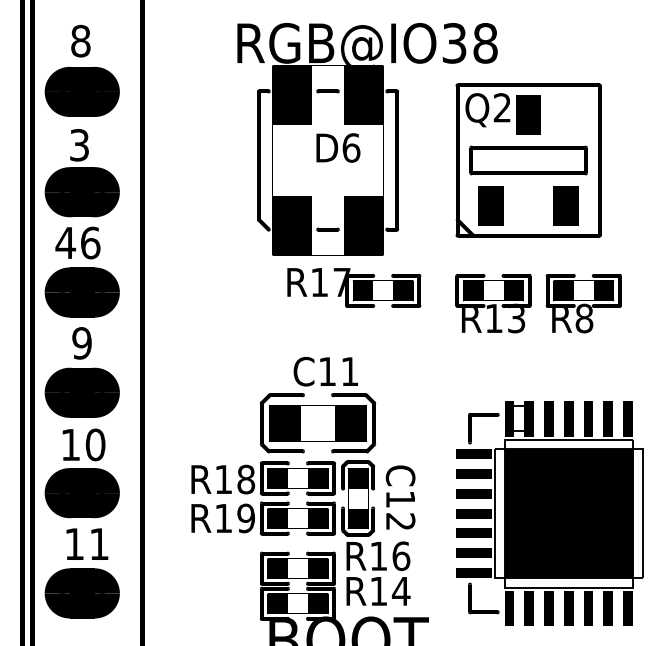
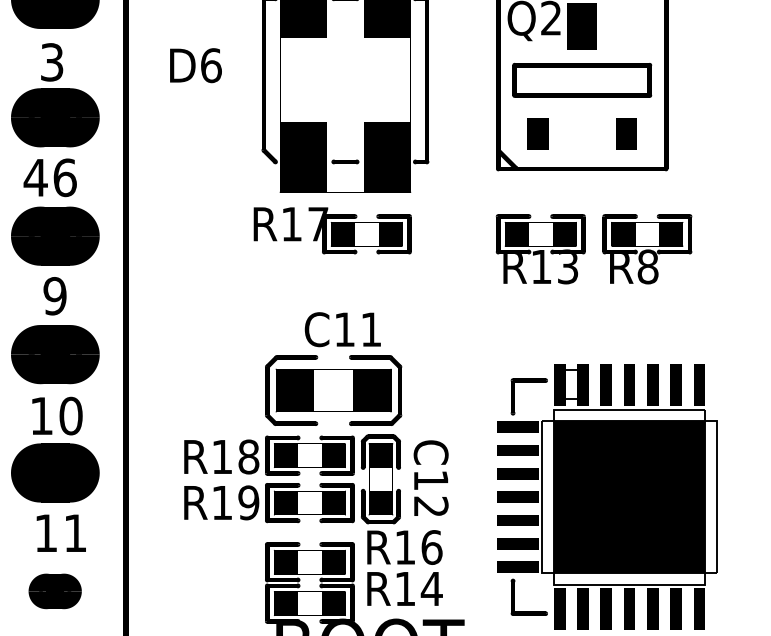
text: (338, 147) -> (196, 65), moved
part: (490, 205) -> (537, 133), size x0.7
part: (565, 205) -> (625, 133), size x0.7
text: (354, 287) -> (332, 230), moved
part: (81, 593) -> (54, 591), size x0.6

